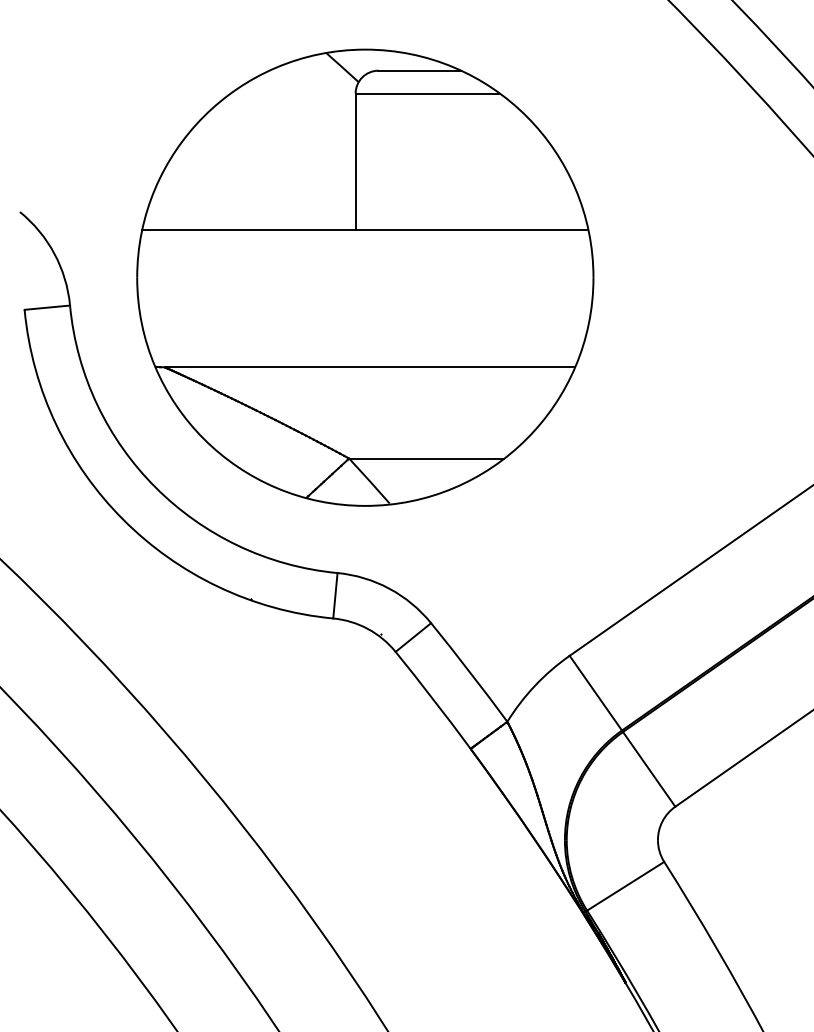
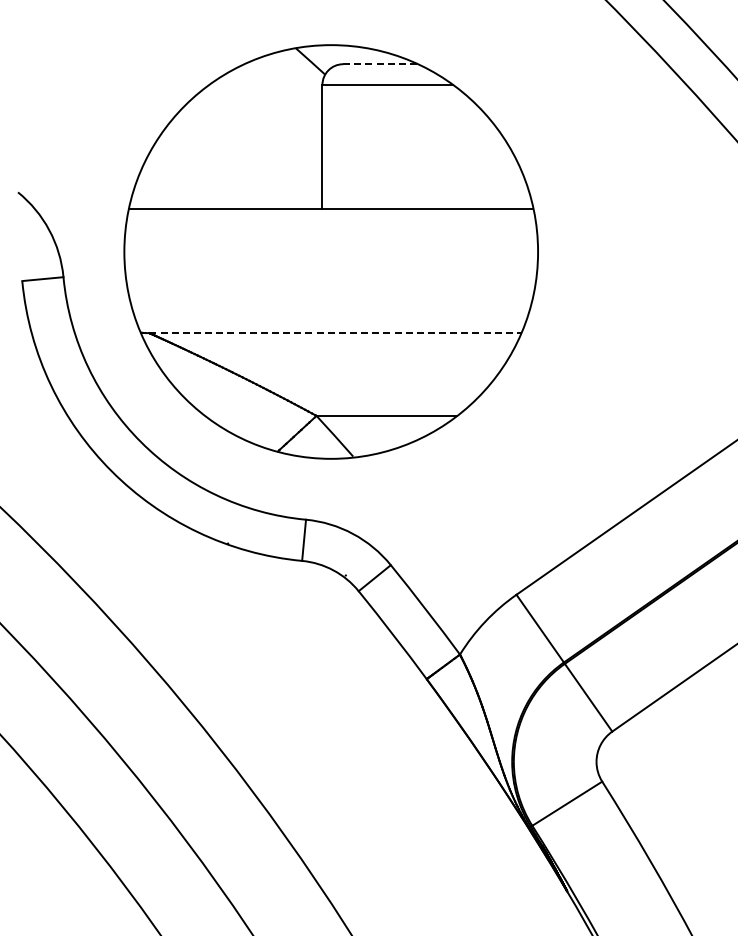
line: (419, 70) -> (380, 64), solid -> dashed
line: (370, 367) -> (335, 333), solid -> dashed

